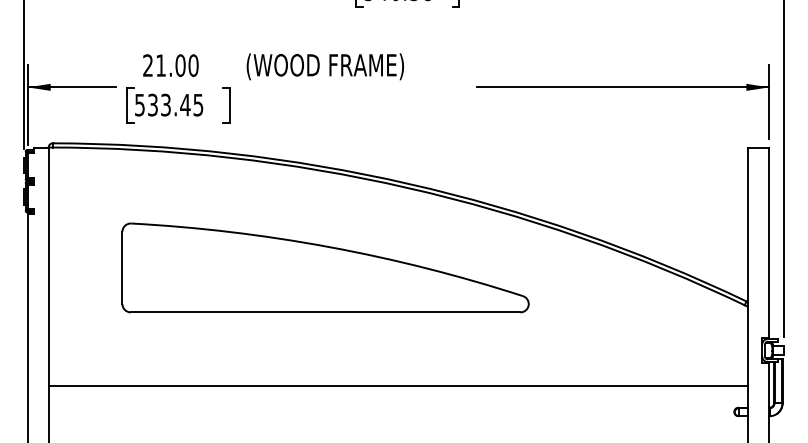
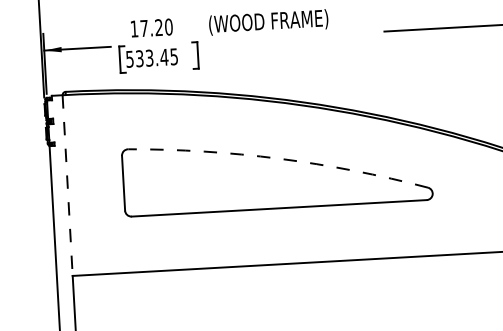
text: (164, 65) -> (146, 28), 21.00 -> 17.20
arc: (329, 247) -> (279, 159), solid -> dashed
line: (48, 267) -> (67, 186), solid -> dashed

